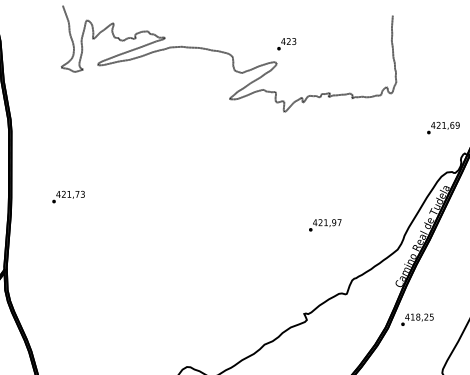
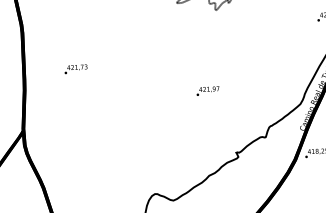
text: (68, 196) -> (75, 68), moved
text: (325, 225) -> (208, 91), moved

